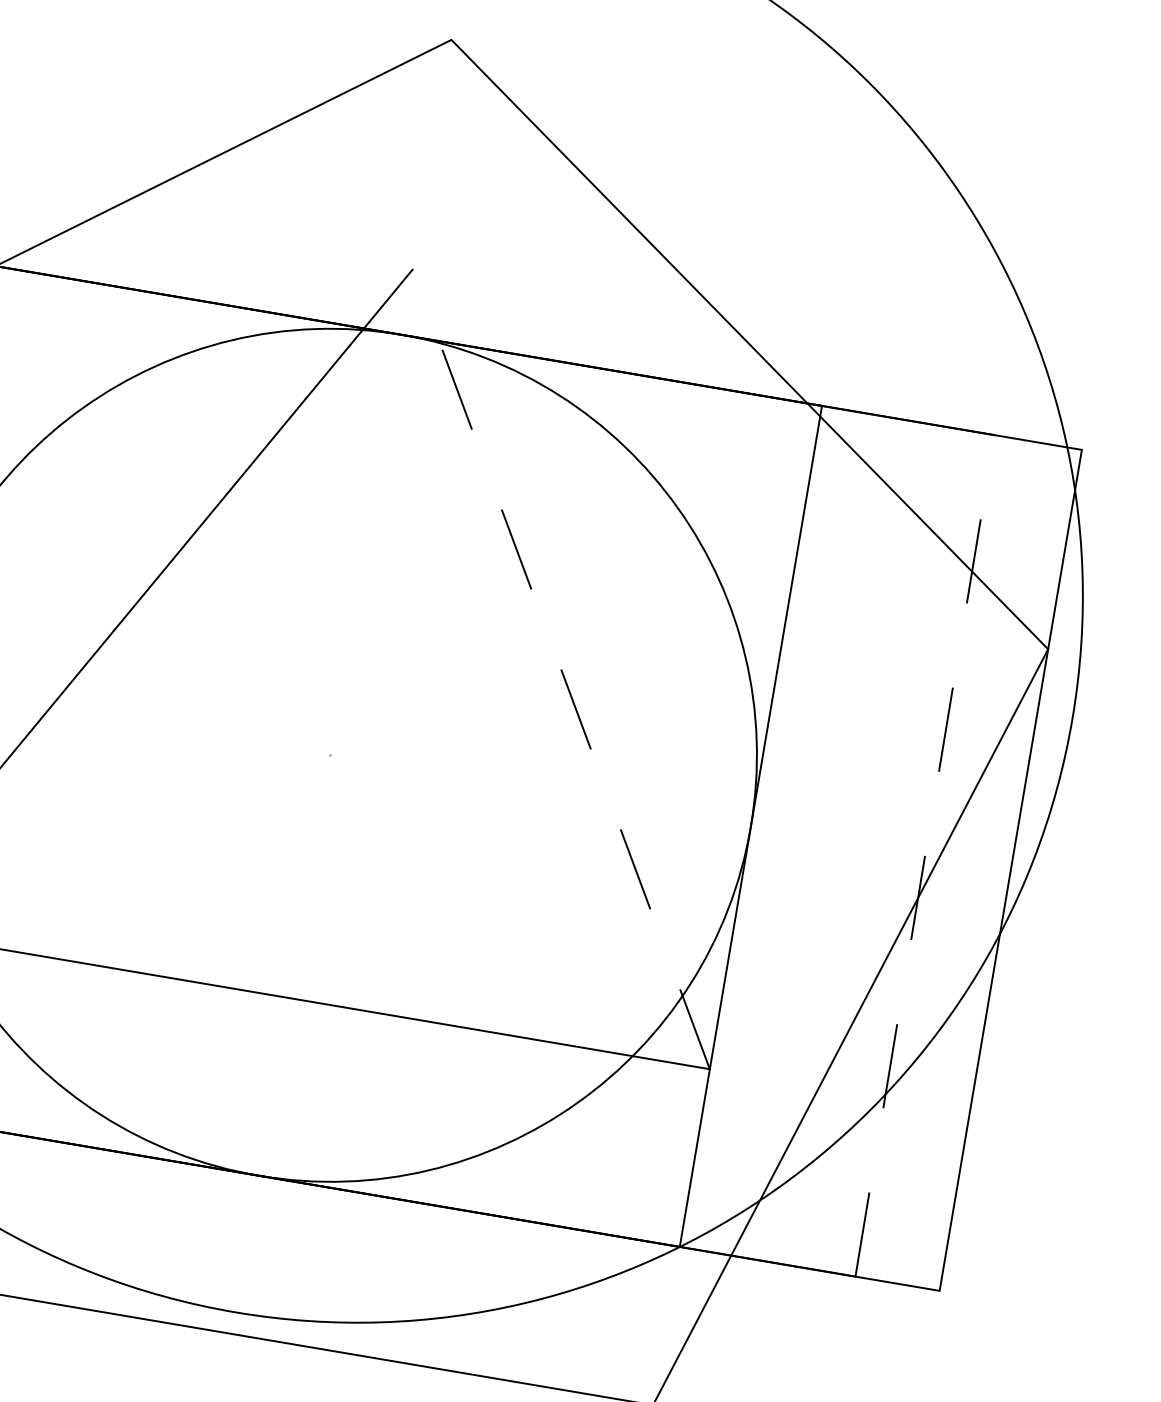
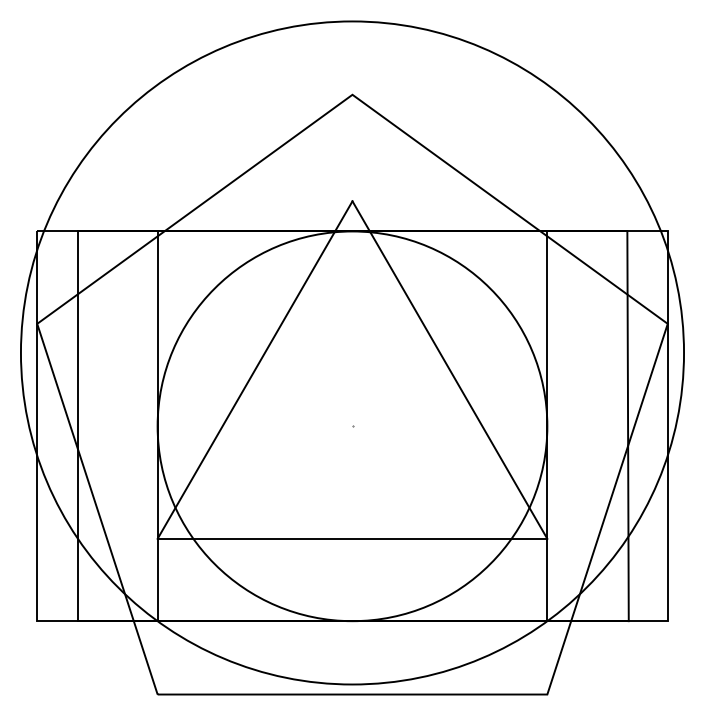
line: (560, 670) -> (449, 370), dashed -> solid
line: (925, 856) -> (628, 426), dashed -> solid

